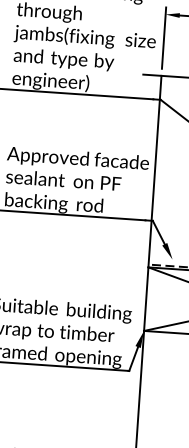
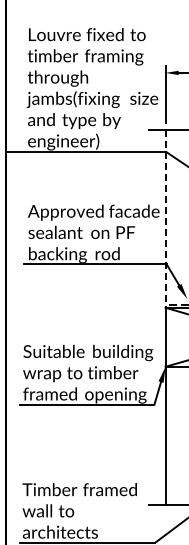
line: (154, 171) -> (165, 218), solid -> dashed

